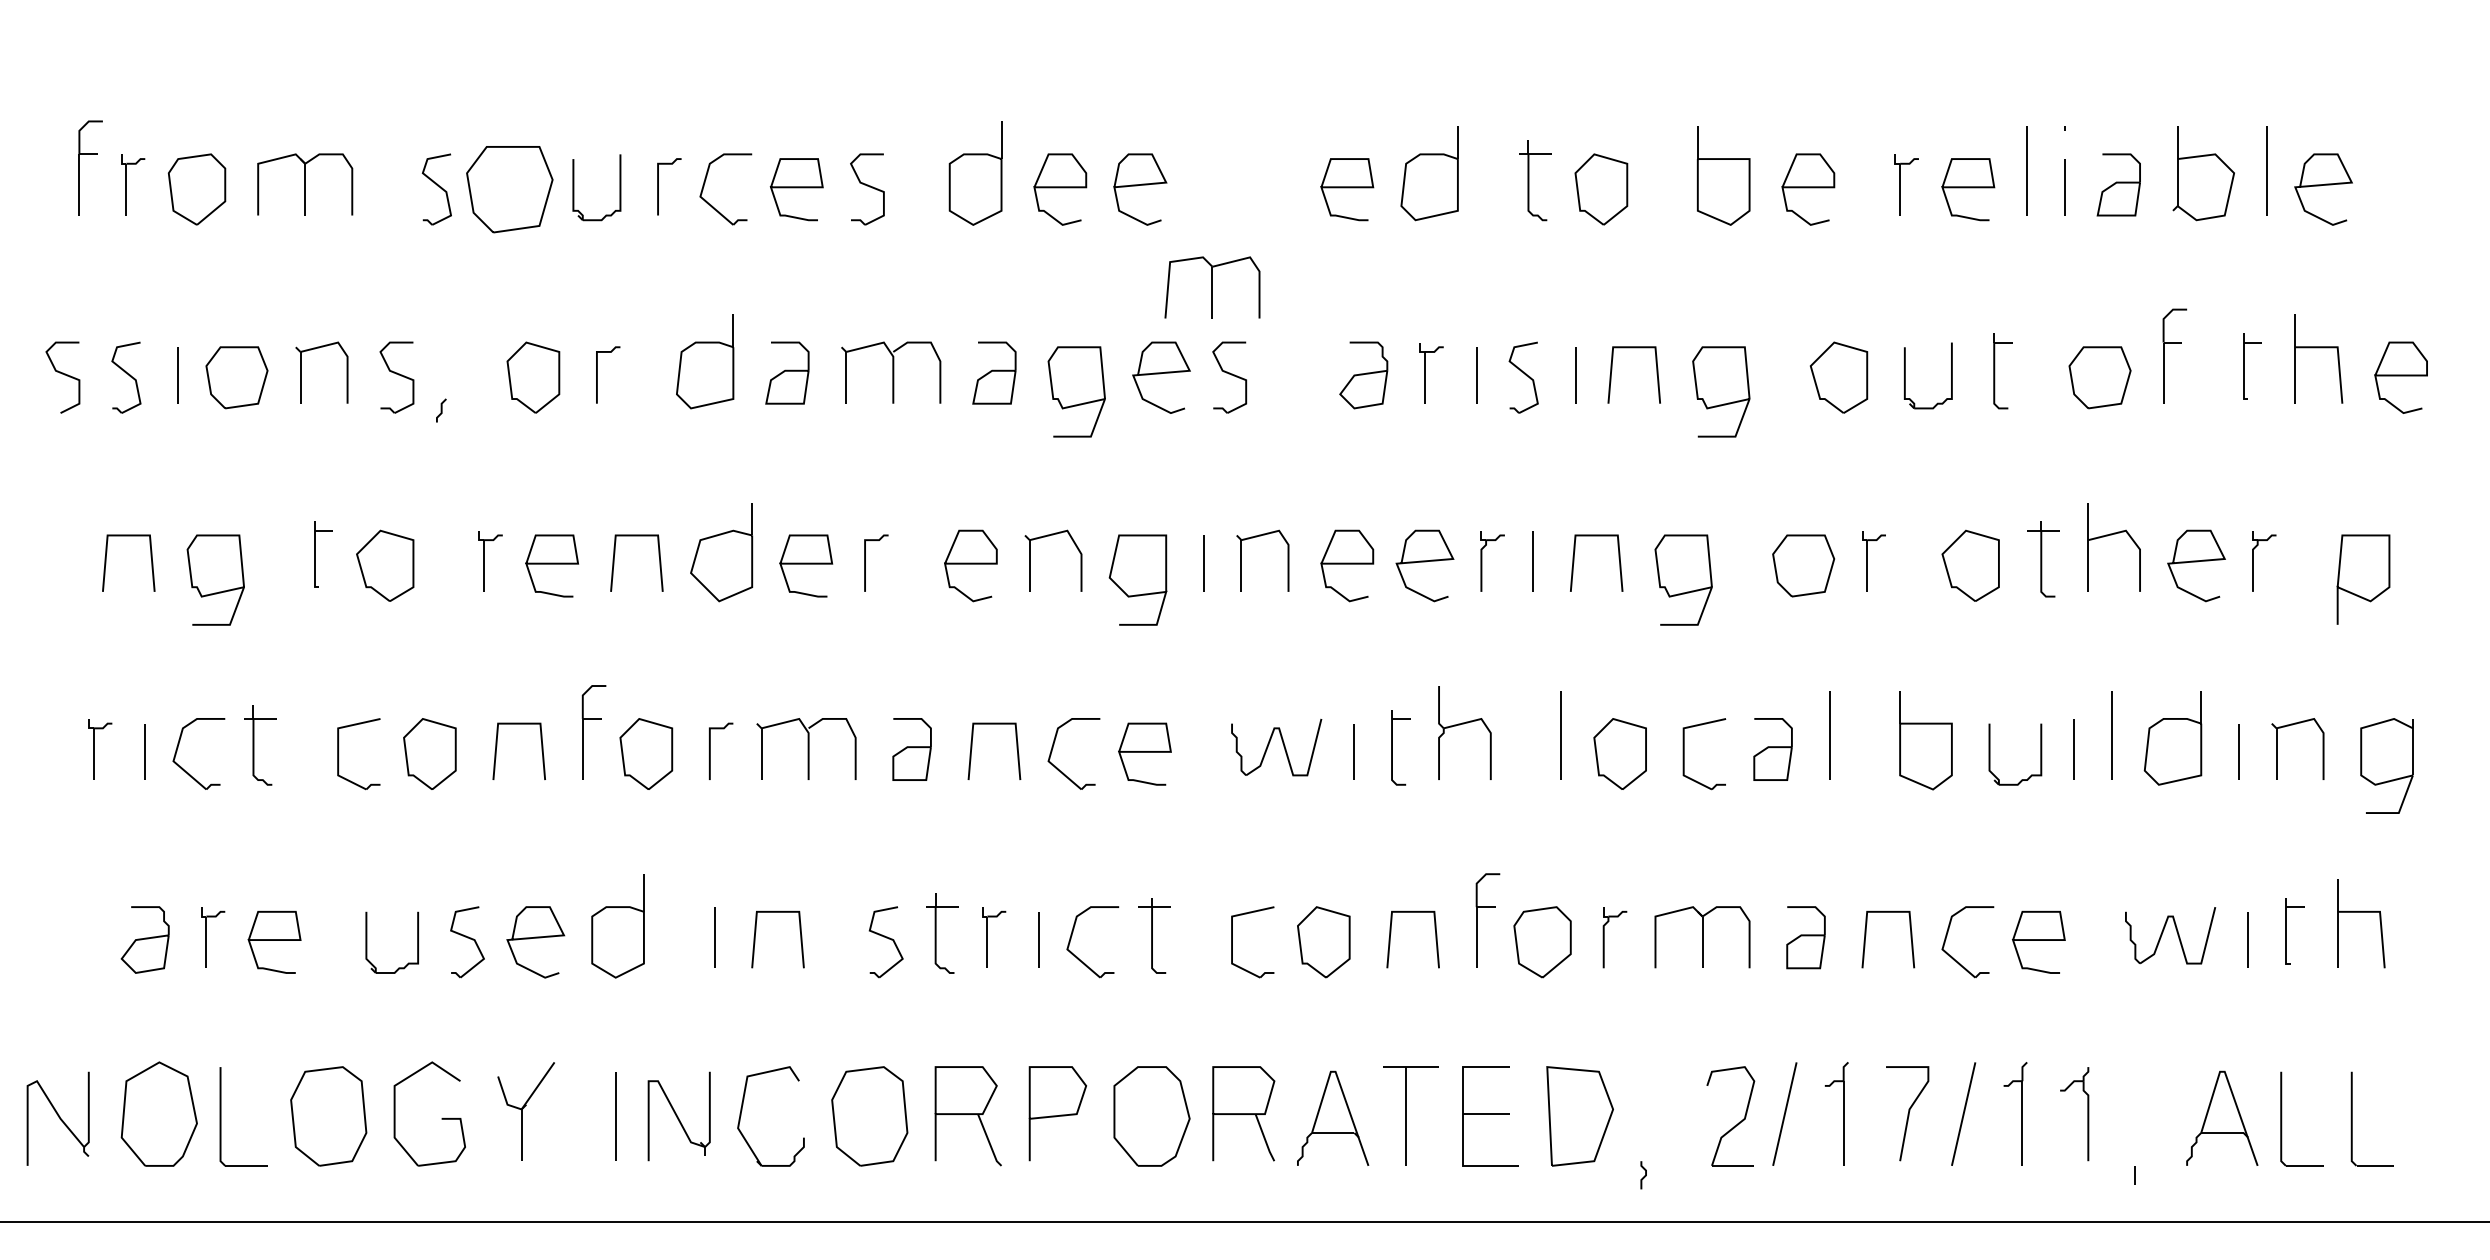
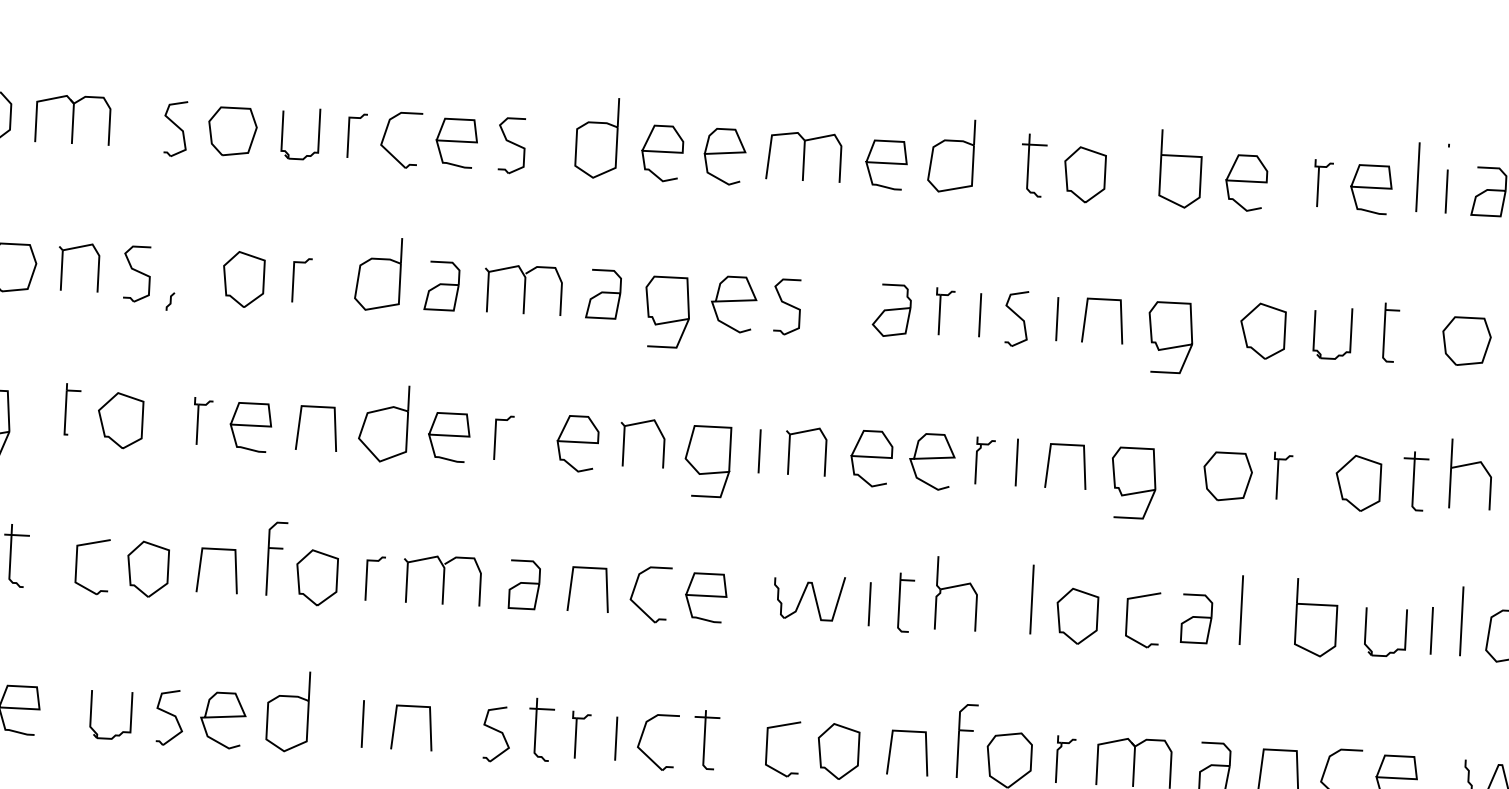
part: (509, 189) -> (232, 131), size x0.71
part: (1212, 287) -> (804, 156), moved

